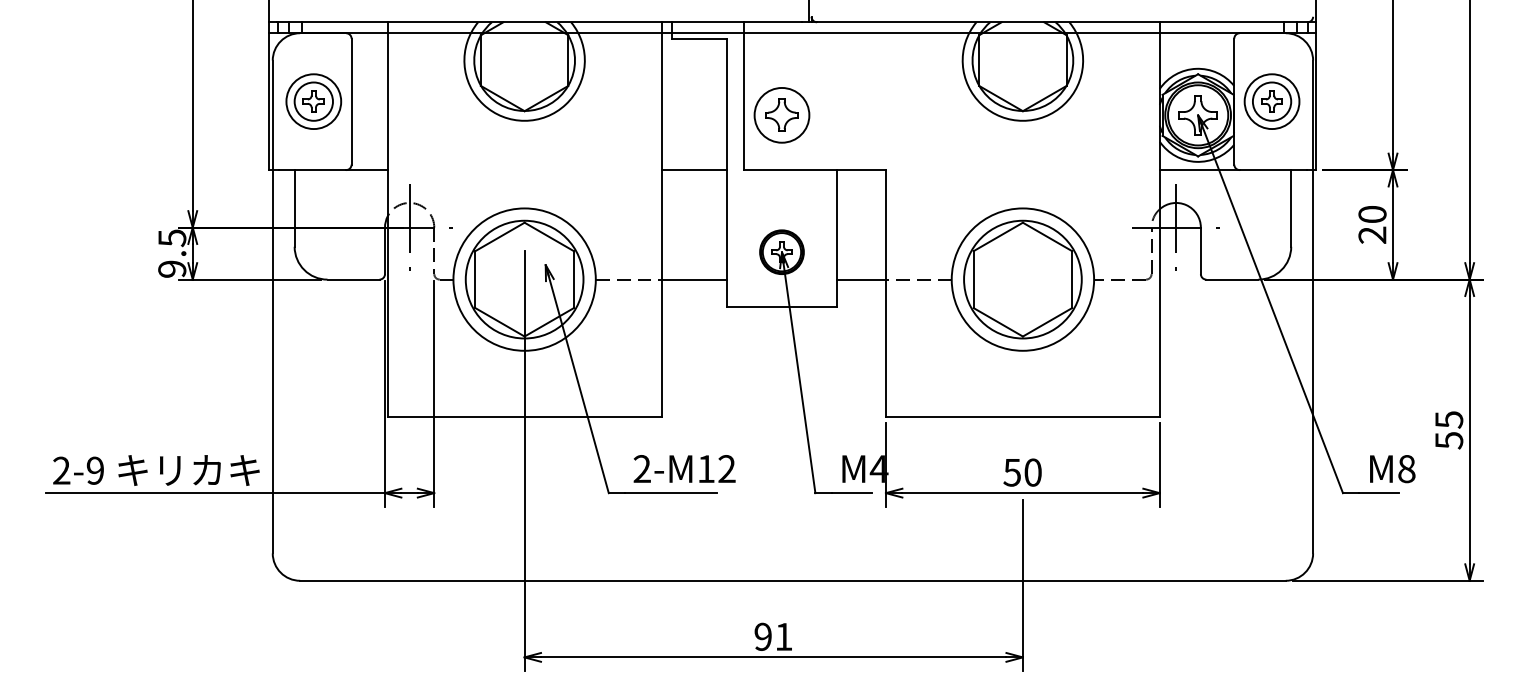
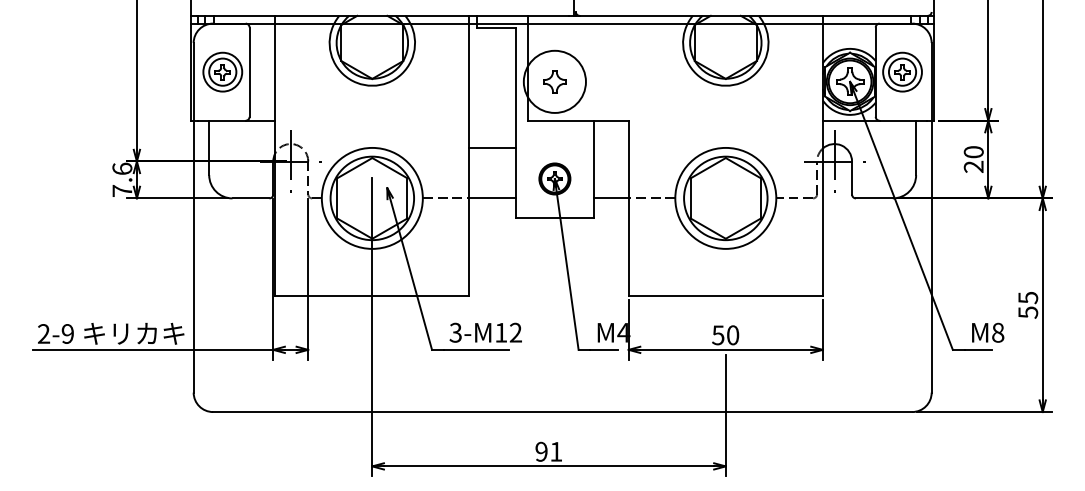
circle: (781, 114) -> (554, 81), size x1.6
line: (694, 169) -> (492, 147), moved
text: (172, 252) -> (122, 179), 9.5 -> 7.6
text: (641, 468) -> (455, 332), 2-M12 -> 3-M12

